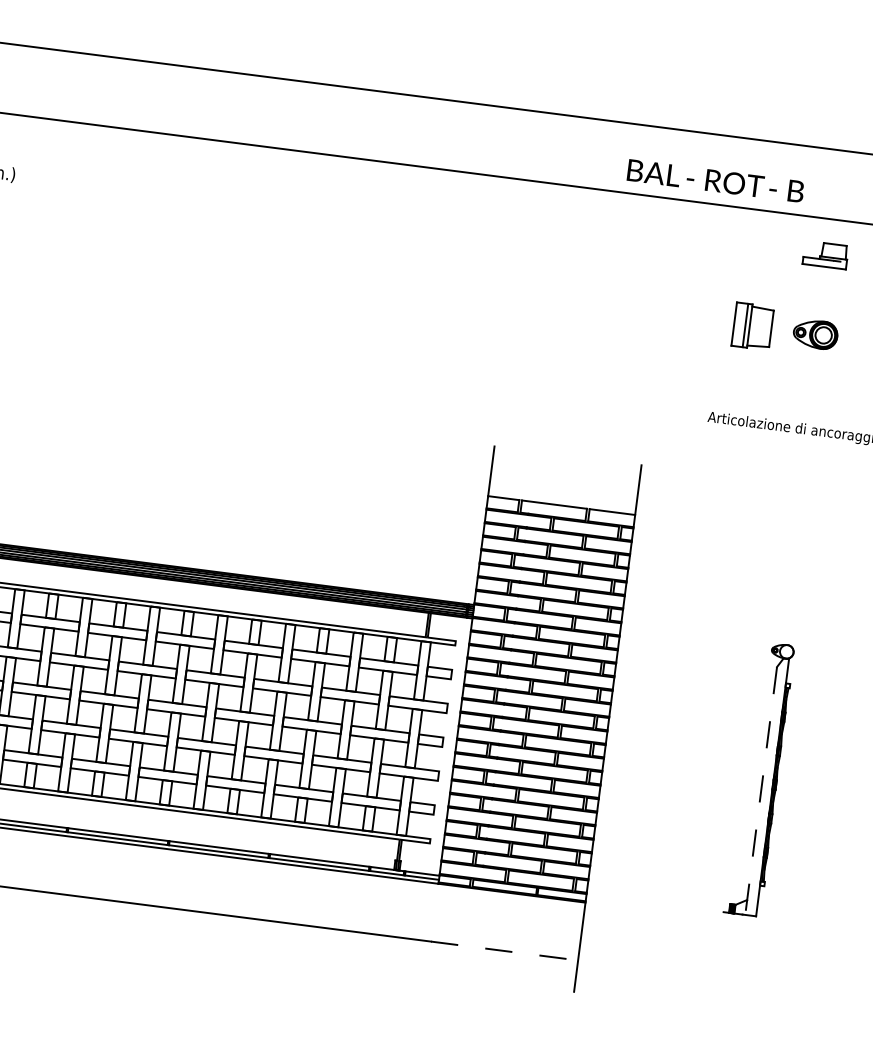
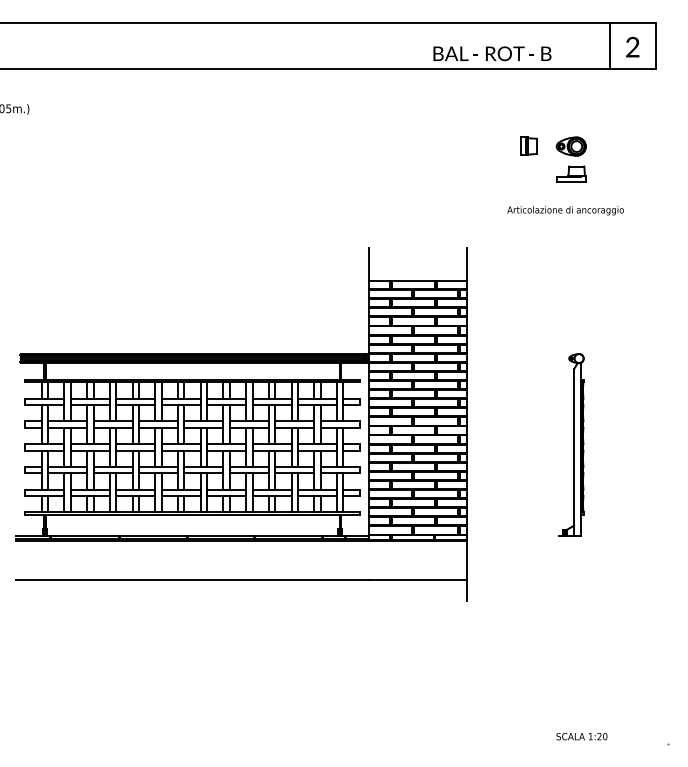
part: (826, 253) -> (571, 173), moved
part: (751, 324) -> (528, 145), size x0.62
line: (760, 792) -> (573, 453), dashed -> solid
line: (505, 950) -> (418, 579), dashed -> solid

